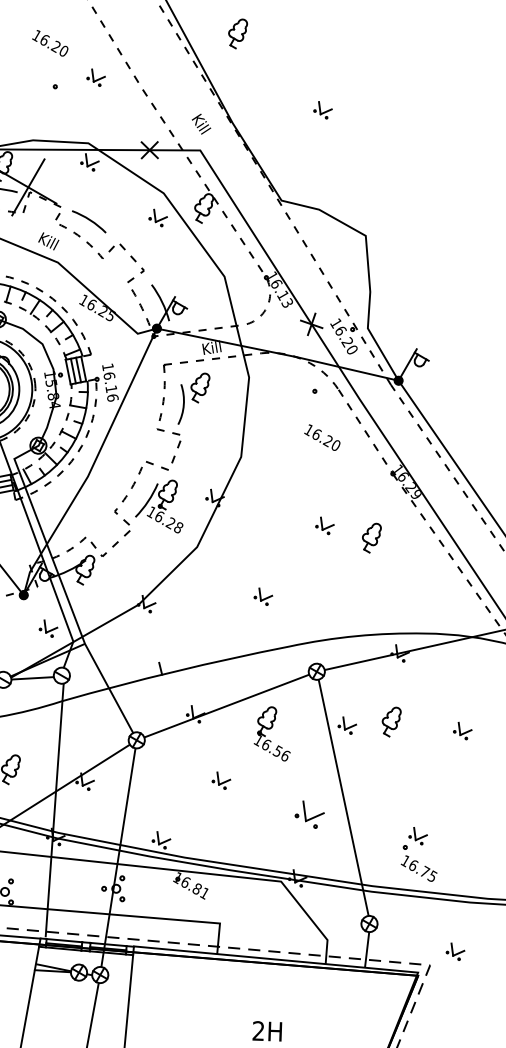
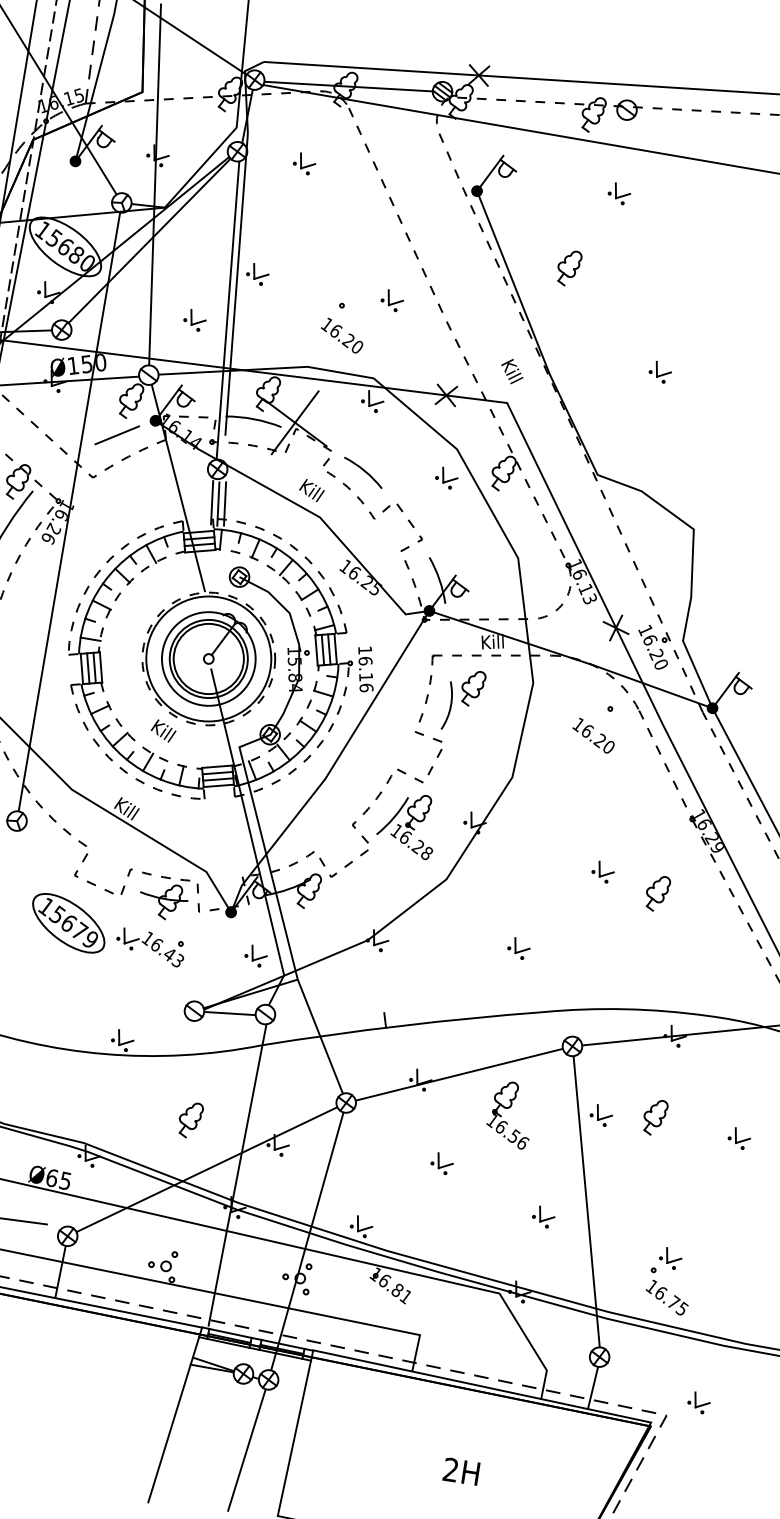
text: (50, 43) -> (342, 335), moved
text: (322, 437) -> (593, 735), moved
part: (309, 814) -> (543, 1216), size x0.62

